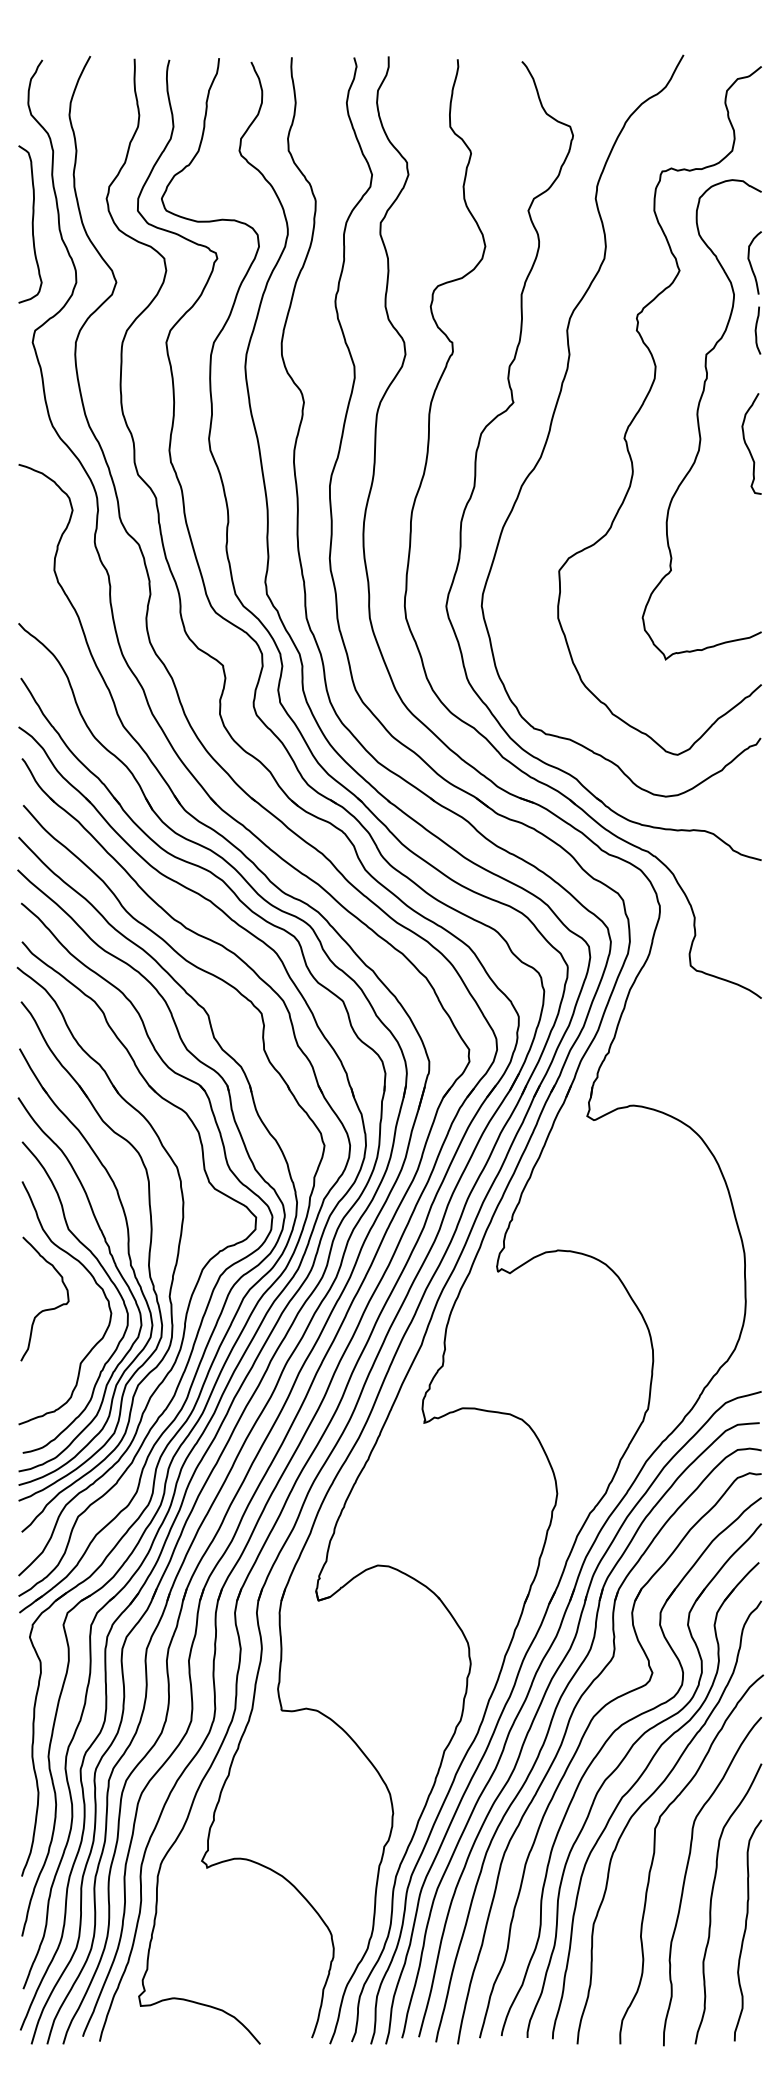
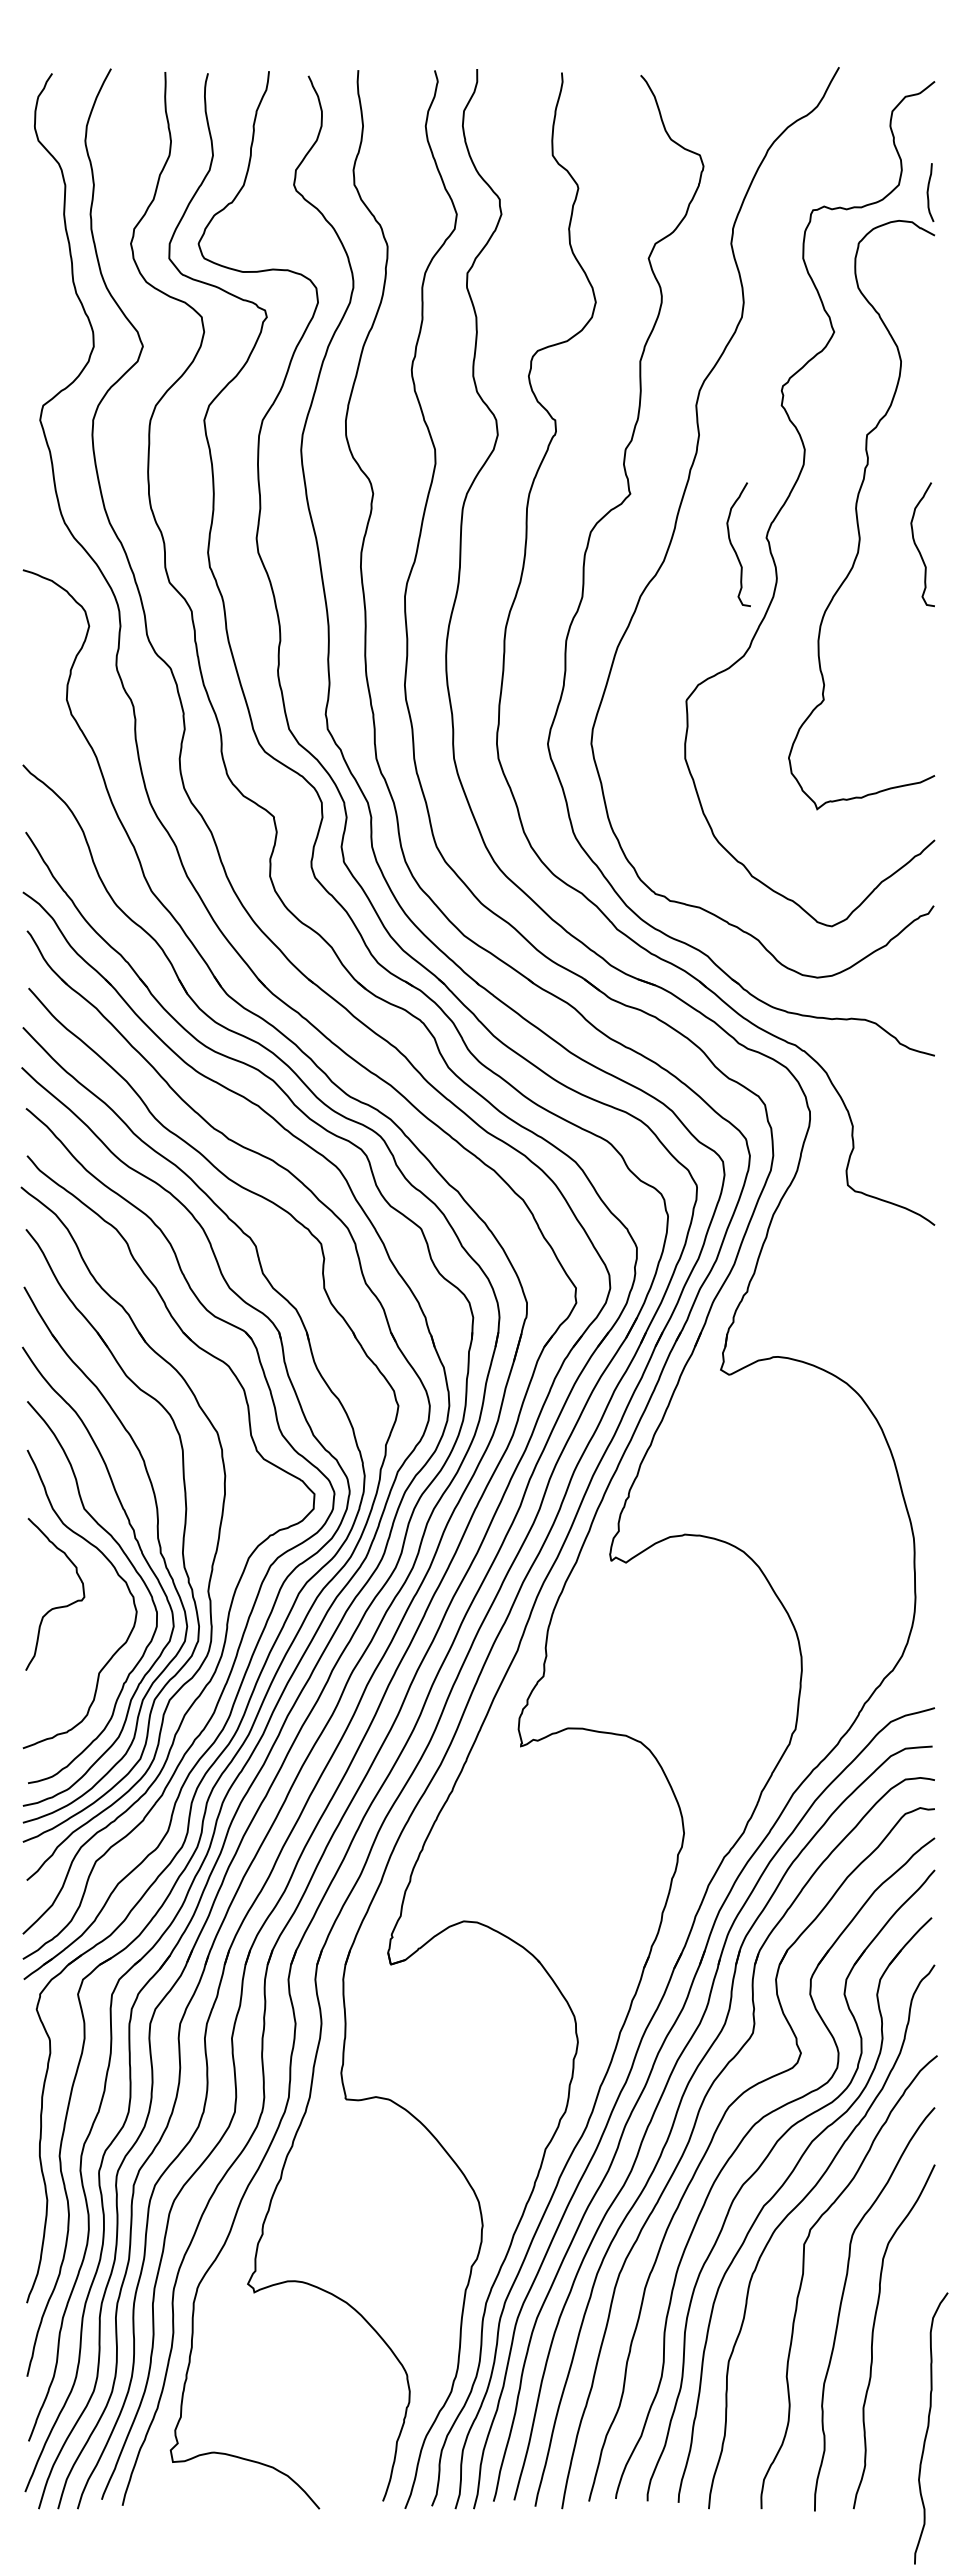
curve: (32, 224) -> (39, 275), removed
curve: (751, 264) -> (922, 324), removed
curve: (756, 330) -> (928, 192), moved
curve: (597, 445) -> (733, 546), added
curve: (746, 1928) -> (929, 2426), moved

